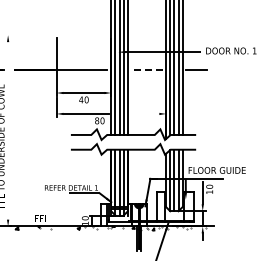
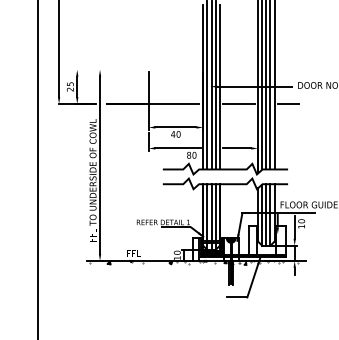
line: (146, 70) -> (238, 104), dashed -> solid
line: (144, 114) -> (236, 148), added
line: (8, 131) -> (100, 165), added
fill: (119, 213) -> (211, 247), added

